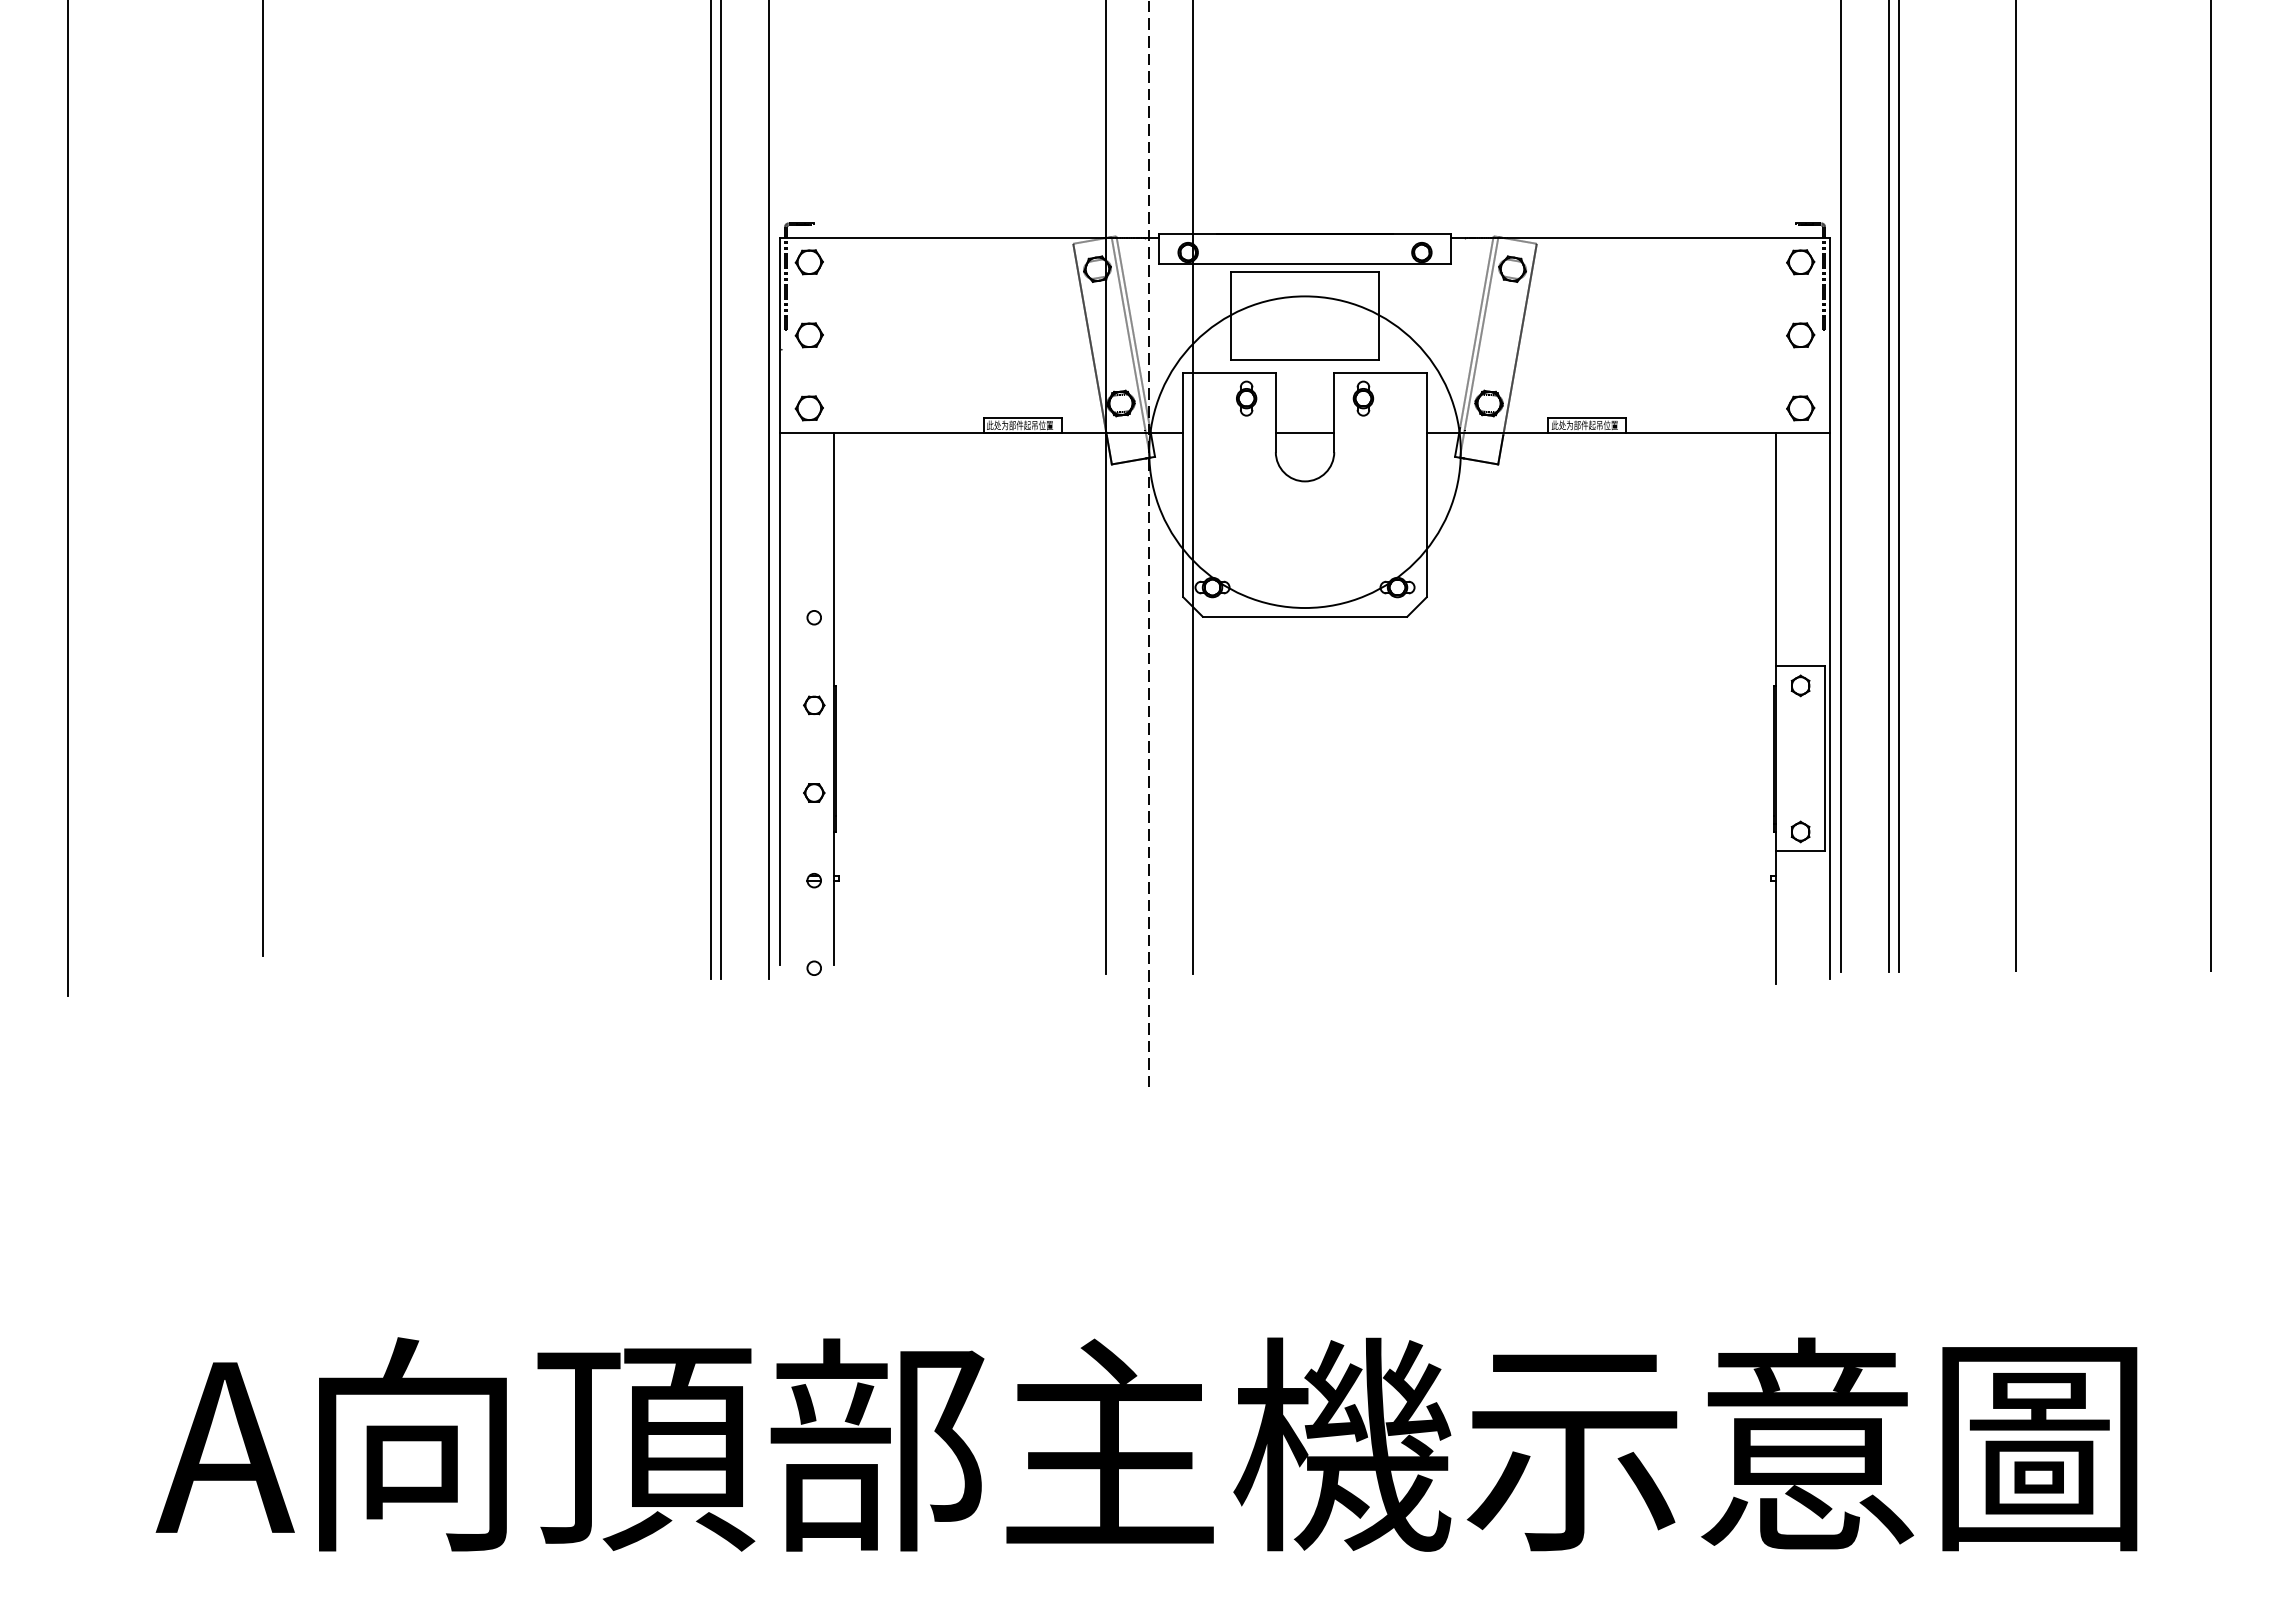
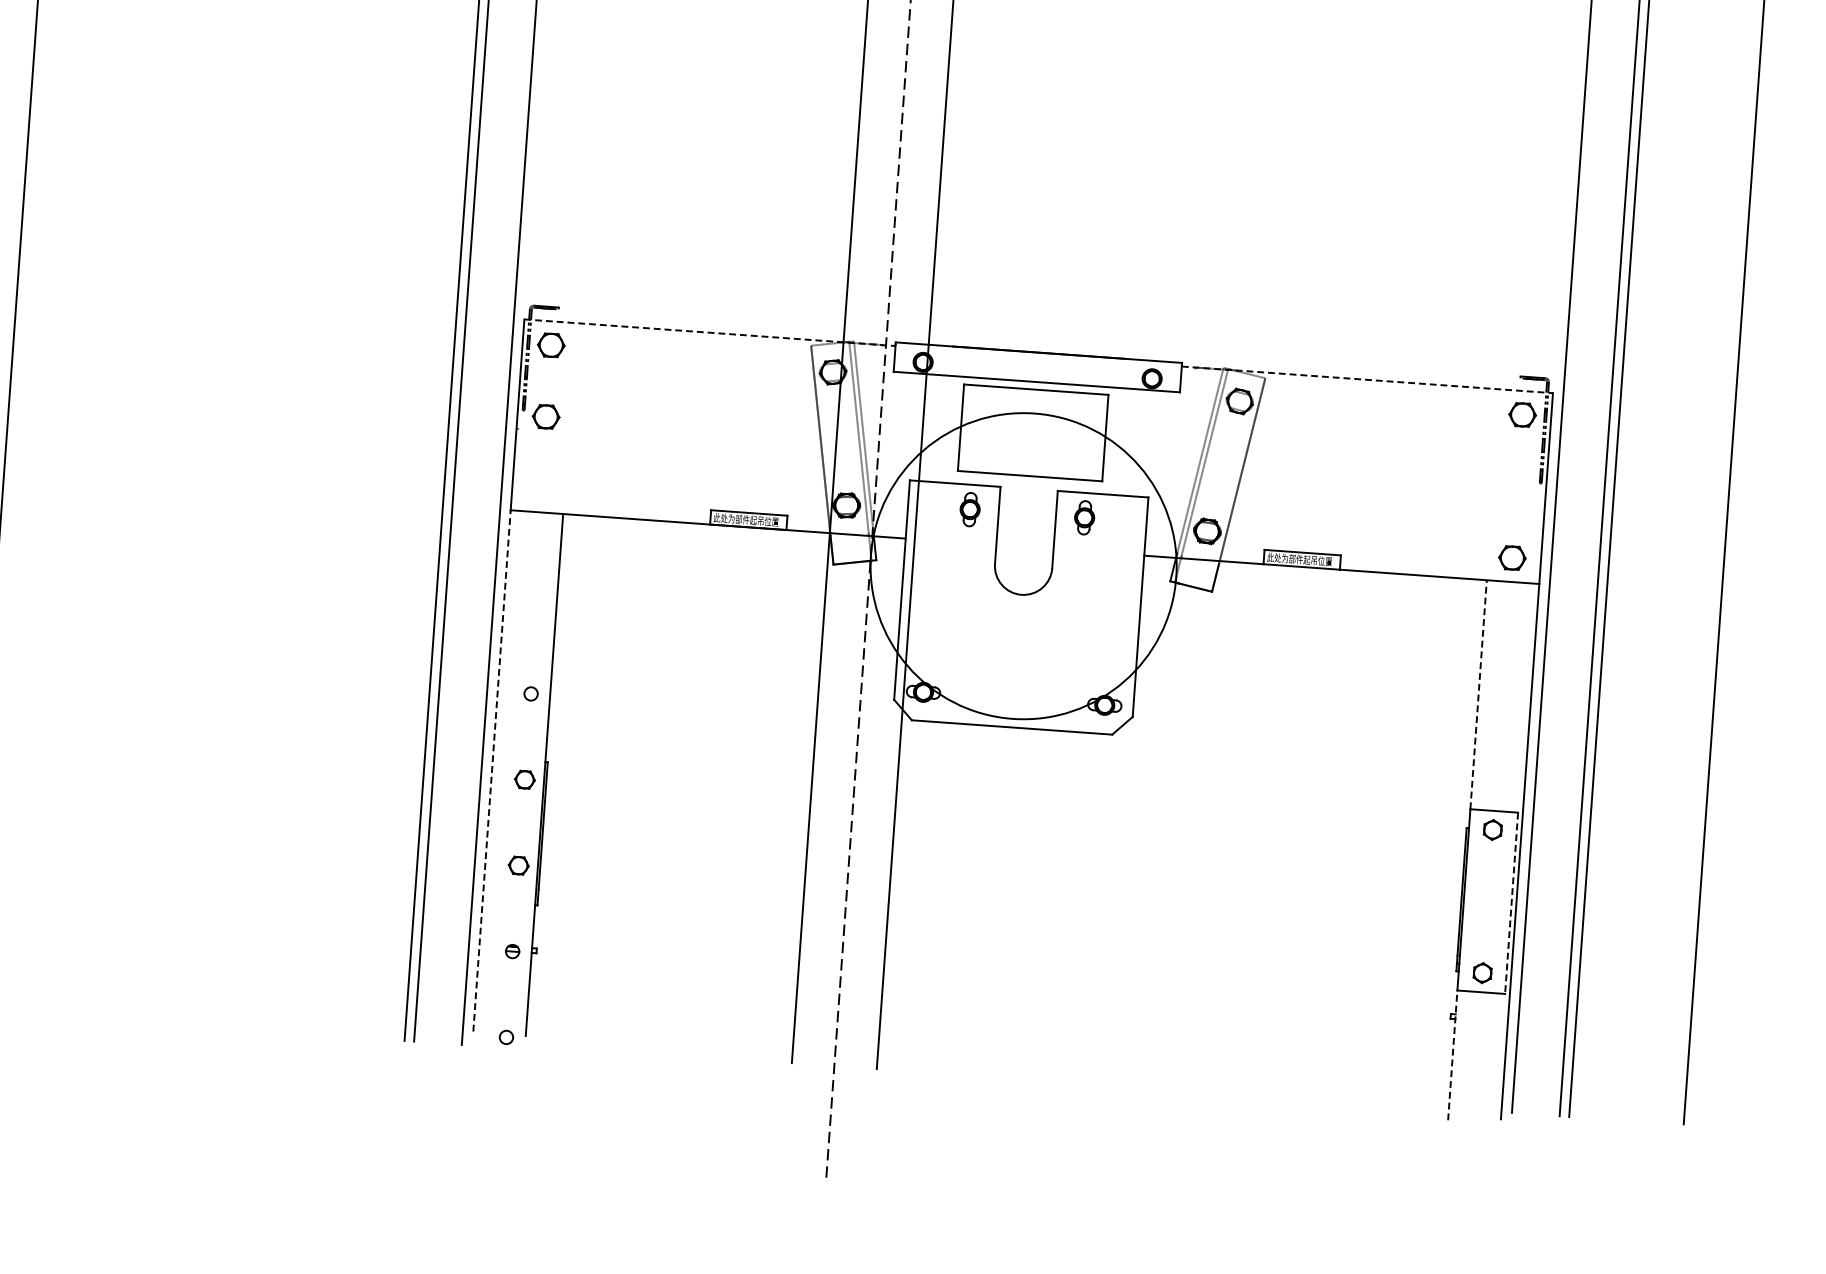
line: (970, 237) -> (710, 332), solid -> dashed
line: (1641, 237) -> (1368, 379), solid -> dashed
part: (1800, 335) -> (1517, 486), removed
part: (808, 408) -> (540, 488), removed
line: (1304, 432) -> (1024, 546), removed
line: (1776, 549) -> (1478, 694), solid -> dashed
line: (780, 698) -> (492, 770), solid -> dashed
line: (1825, 758) -> (1512, 902), solid -> dashed
line: (1776, 917) -> (1452, 1055), solid -> dashed

